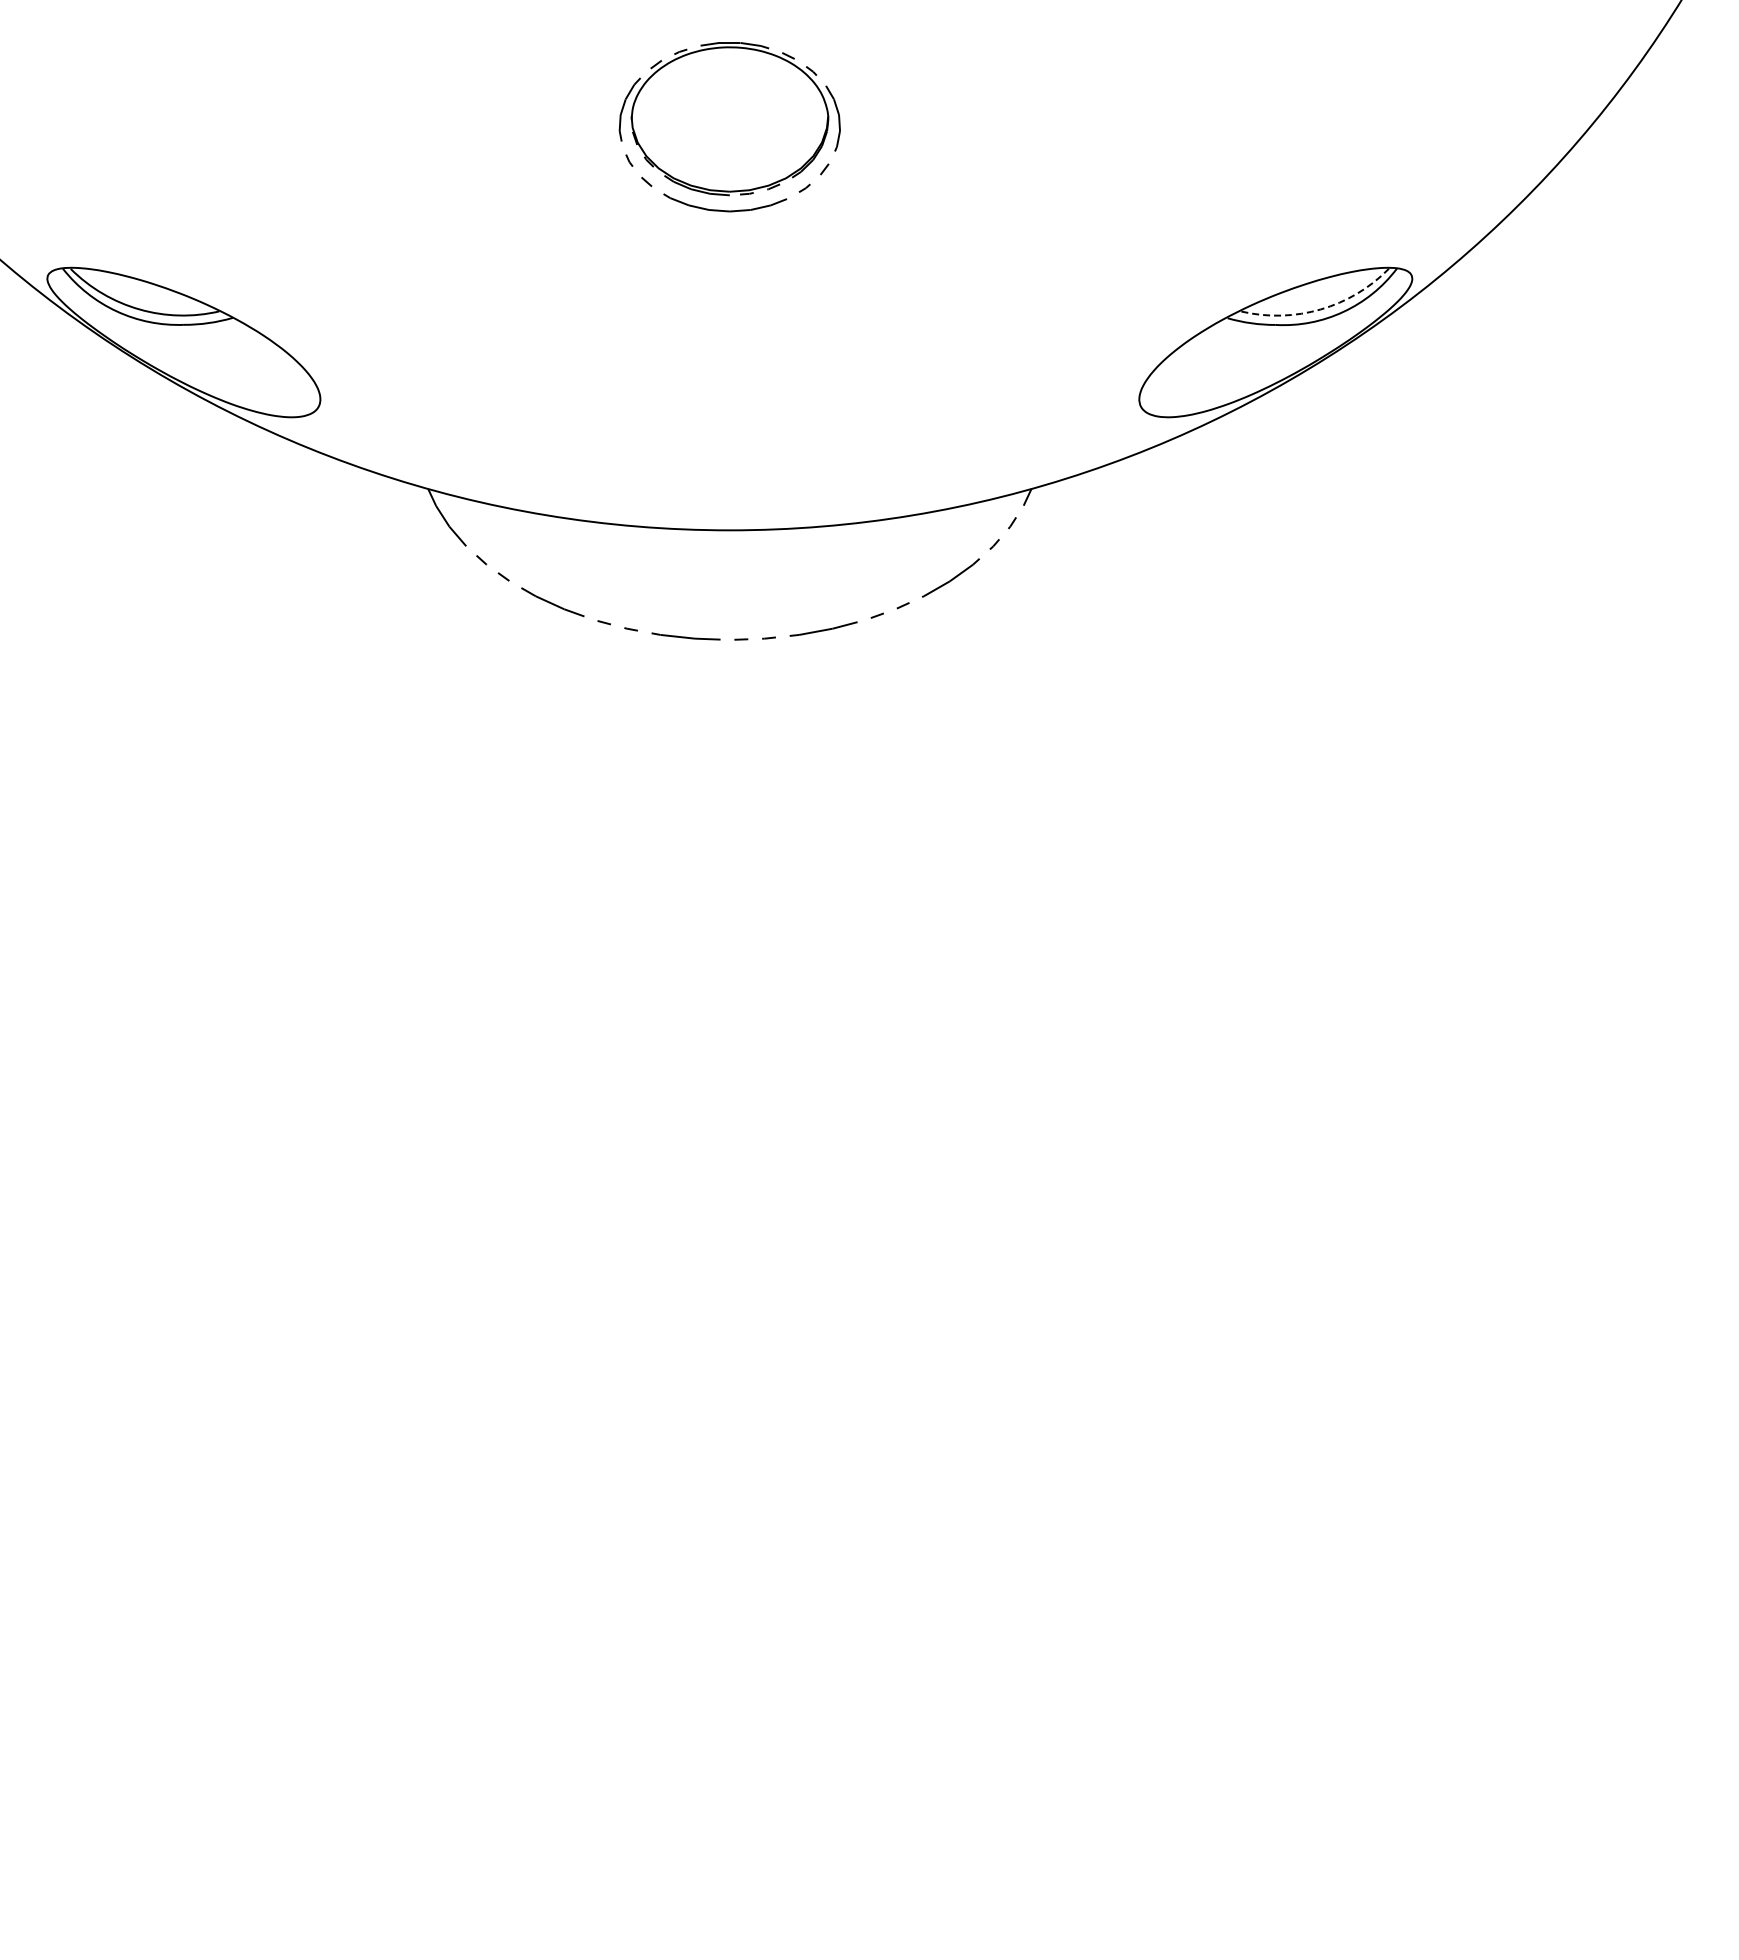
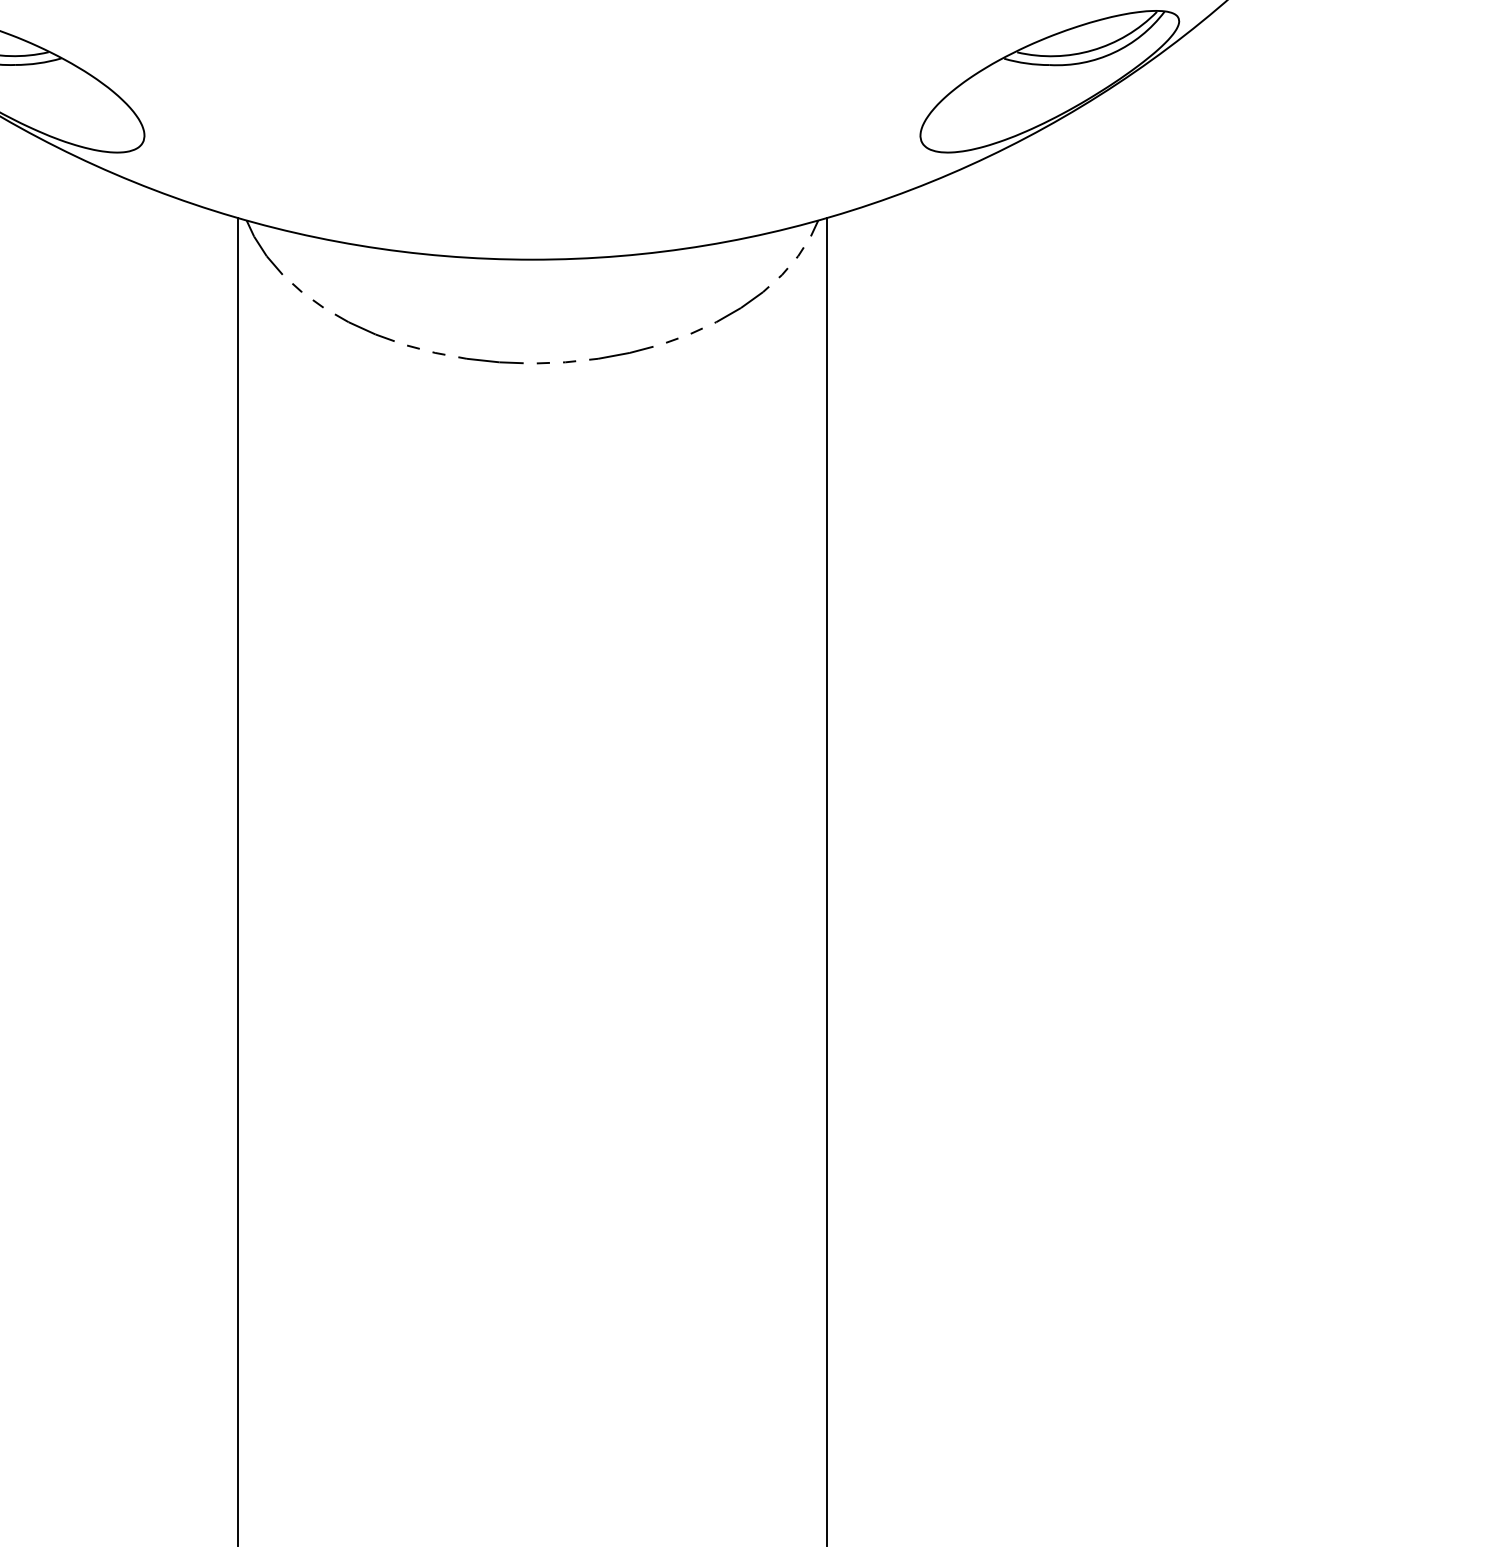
arc: (1320, 309) -> (1092, 50), dashed -> solid
line: (418, 1186) -> (237, 881), added
line: (1041, 1186) -> (827, 881), added

